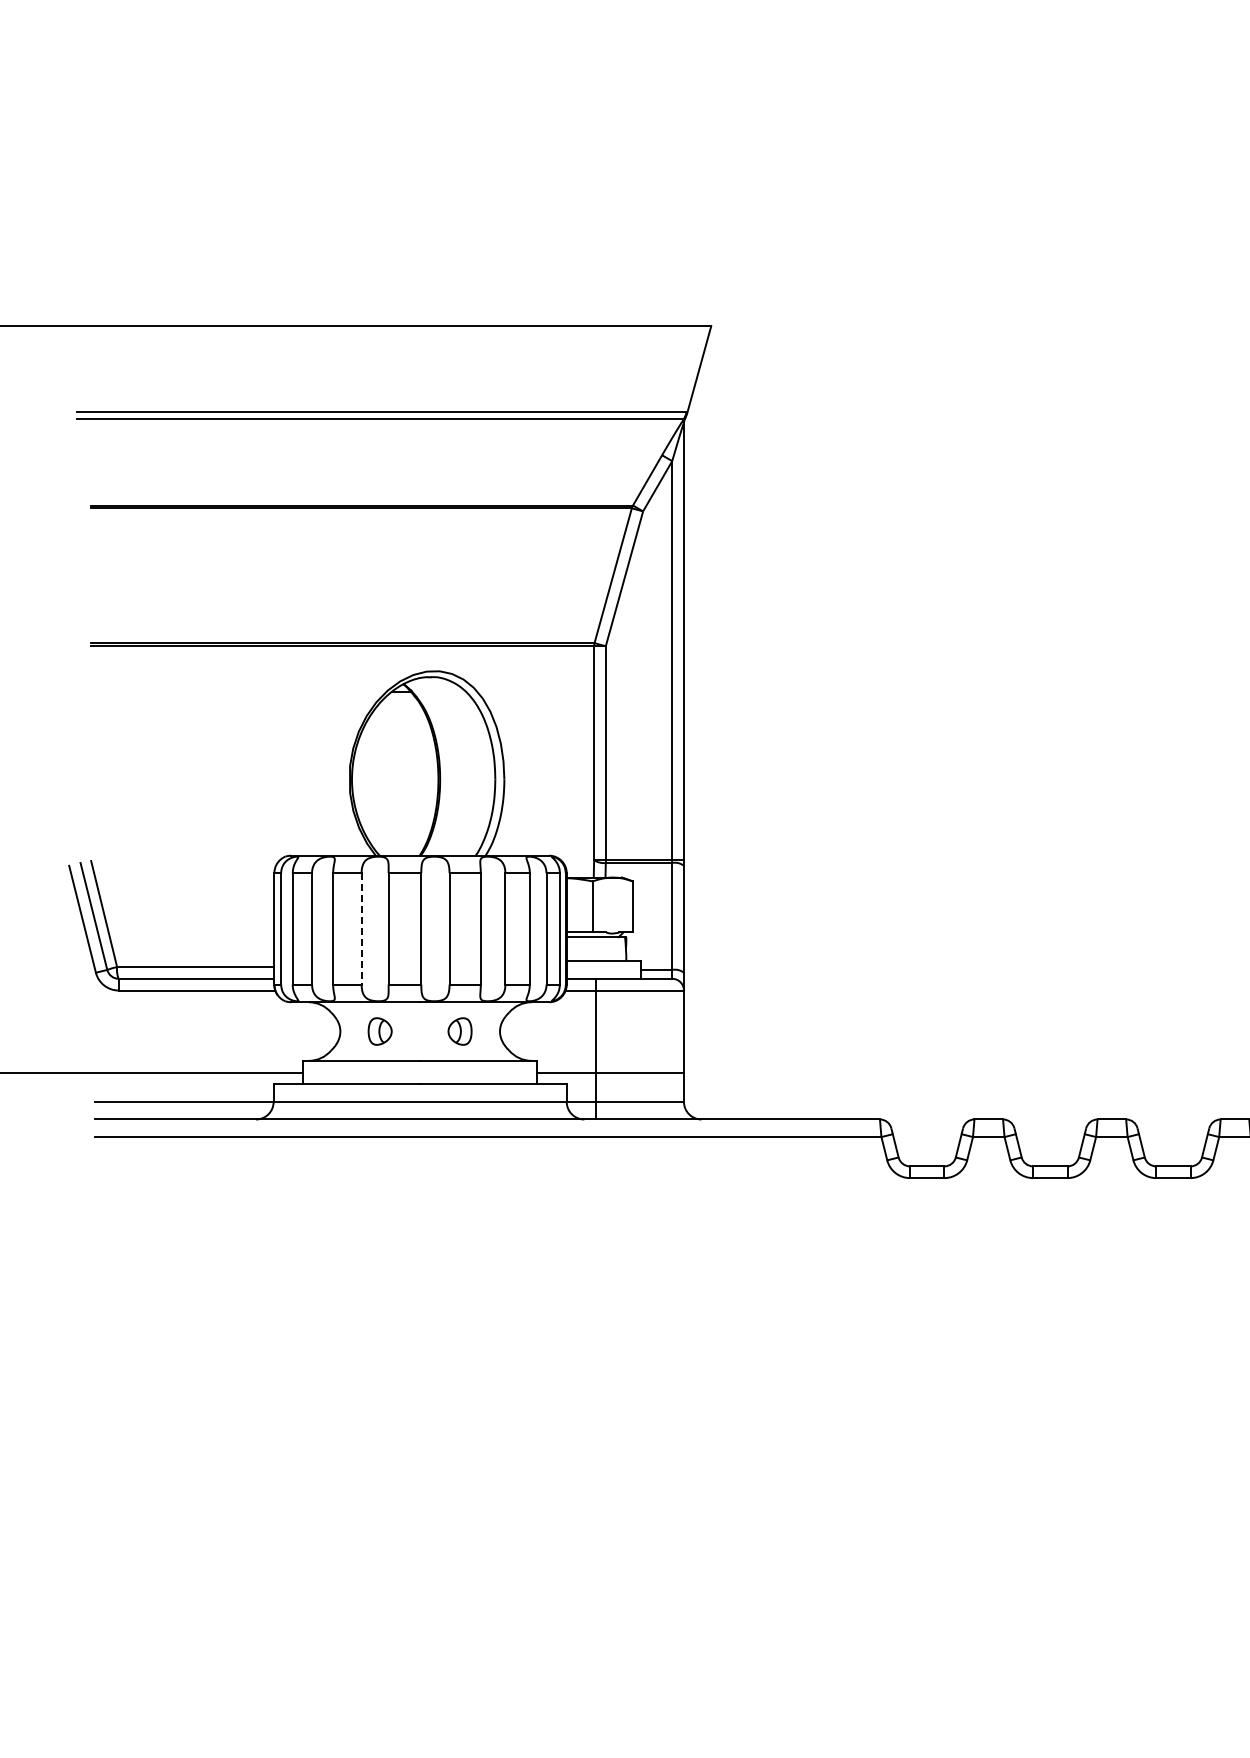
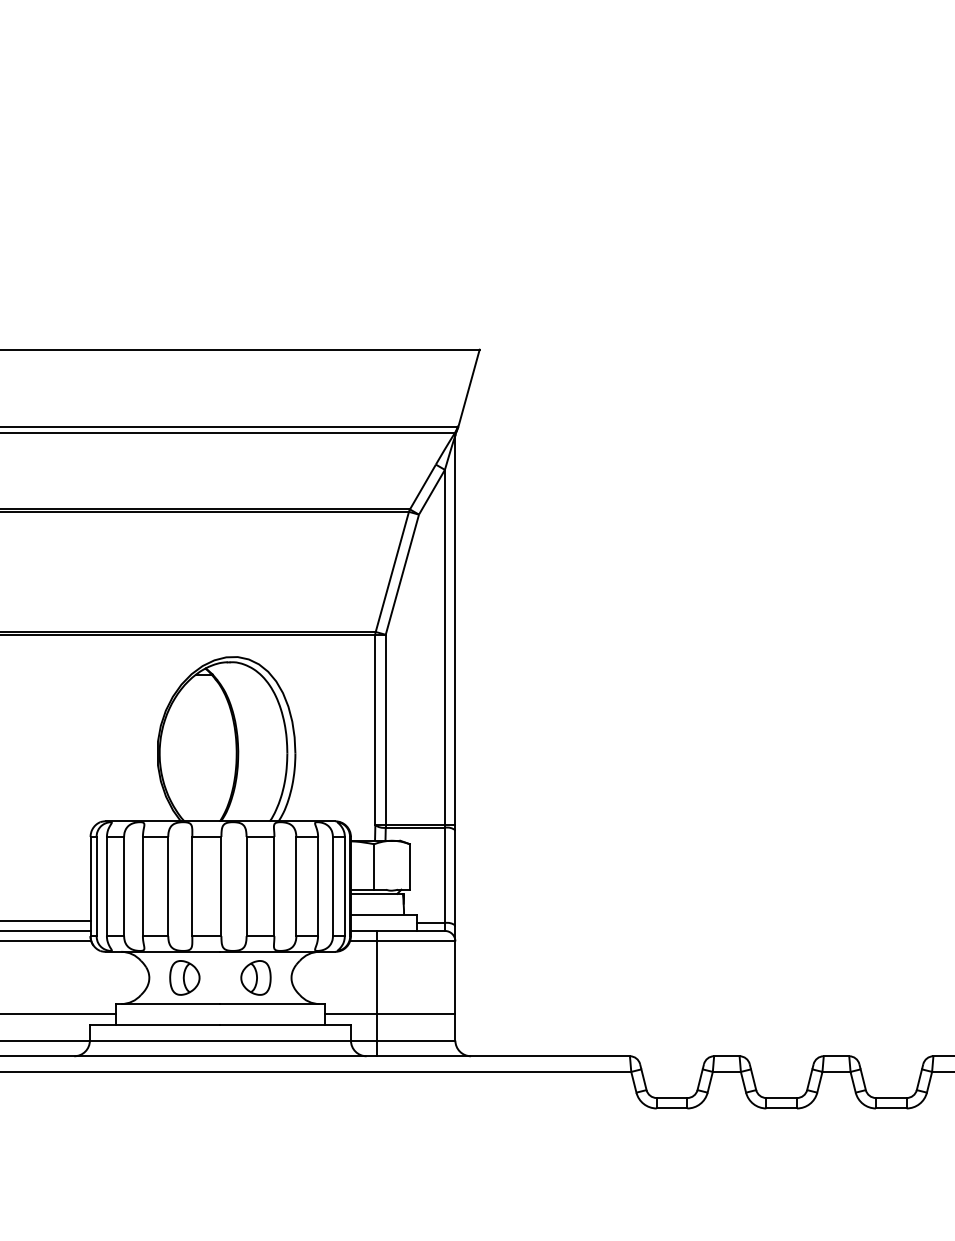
line: (361, 928) -> (168, 886), dashed -> solid
part: (379, 1031) -> (184, 977), size x1.43
part: (459, 1031) -> (255, 977), size x1.43

